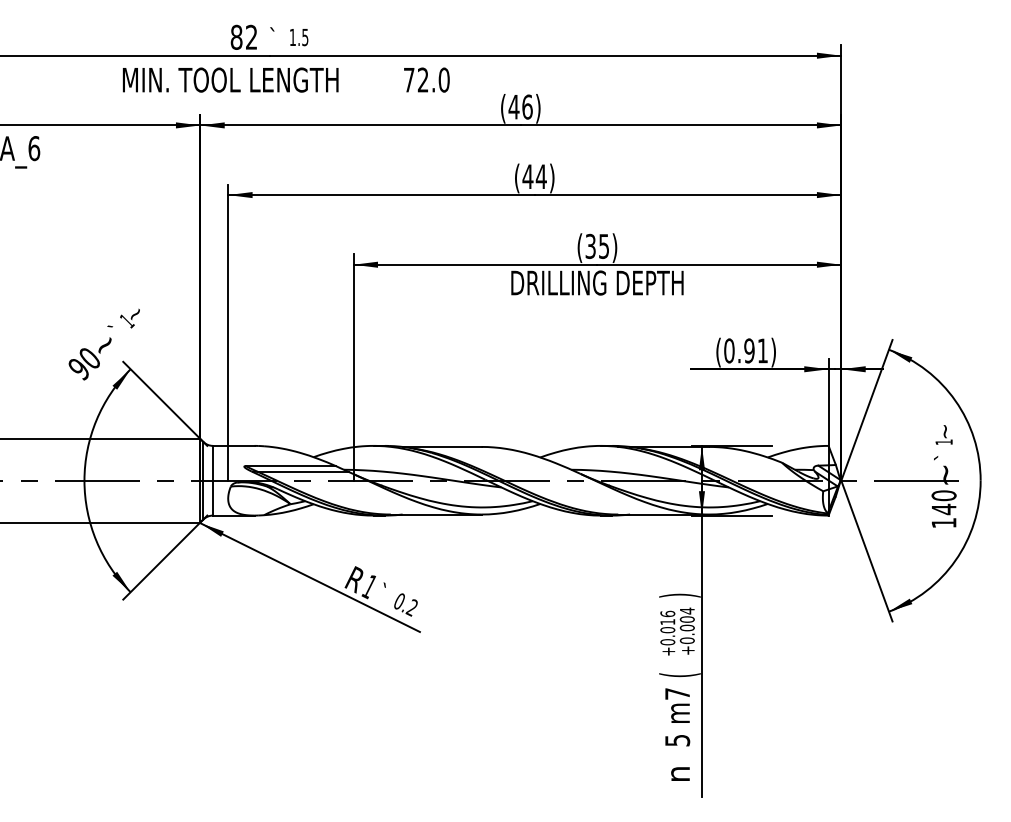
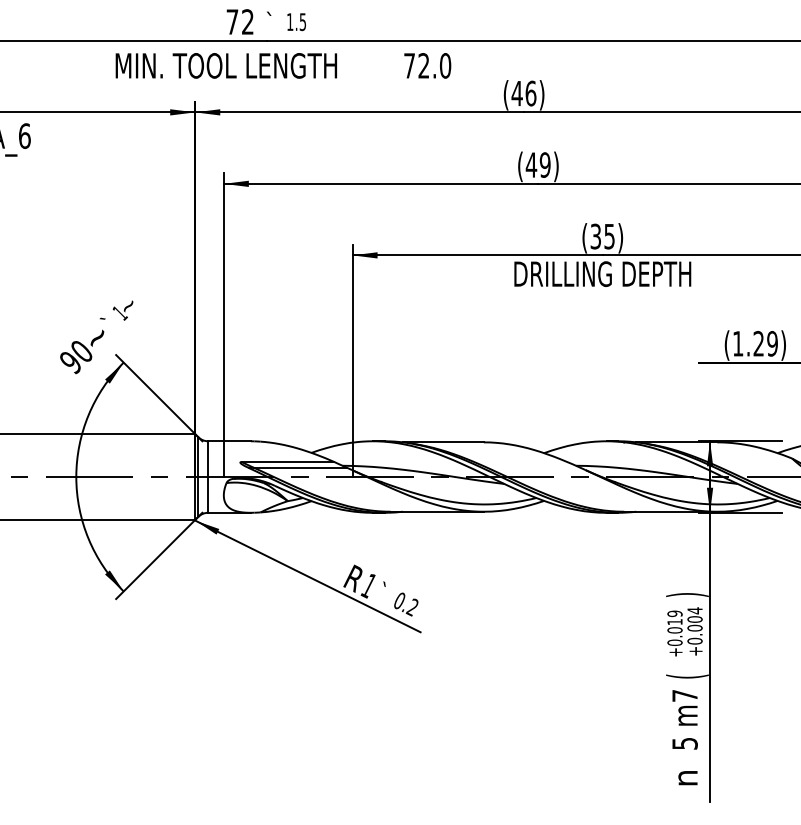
text: (236, 36) -> (232, 21), 82 -> 72
text: (540, 176) -> (544, 164), (44) -> (49)
text: (746, 350) -> (755, 343), (0.91) -> (1.29)
text: (667, 613) -> (674, 613), +0.016 -> +0.019

